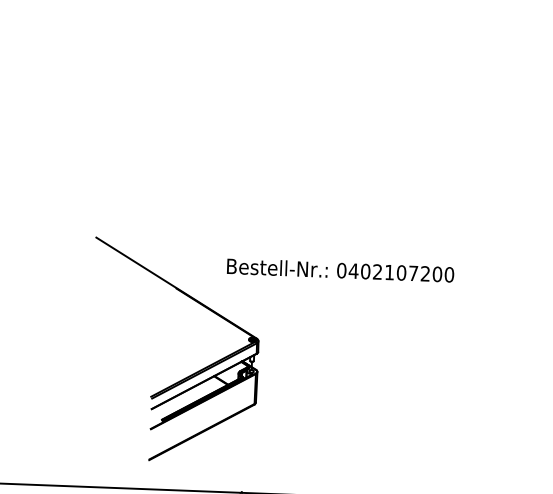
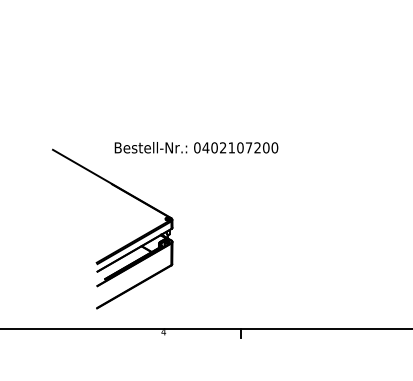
text: (340, 270) -> (196, 147), moved

